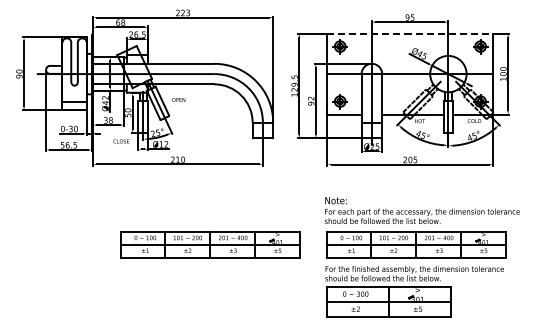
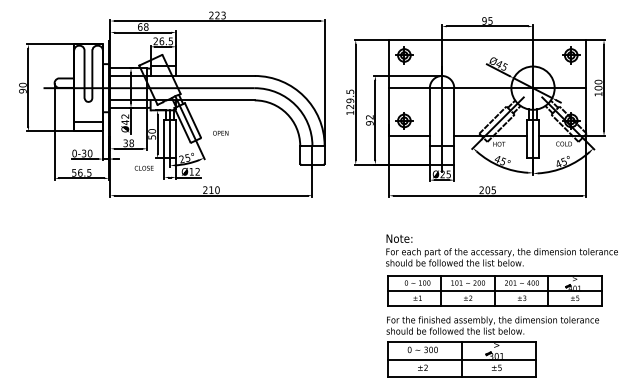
line: (410, 33) -> (487, 39), dashed -> solid
text: (178, 99) -> (220, 132), moved
part: (210, 244) -> (250, 290), removed

